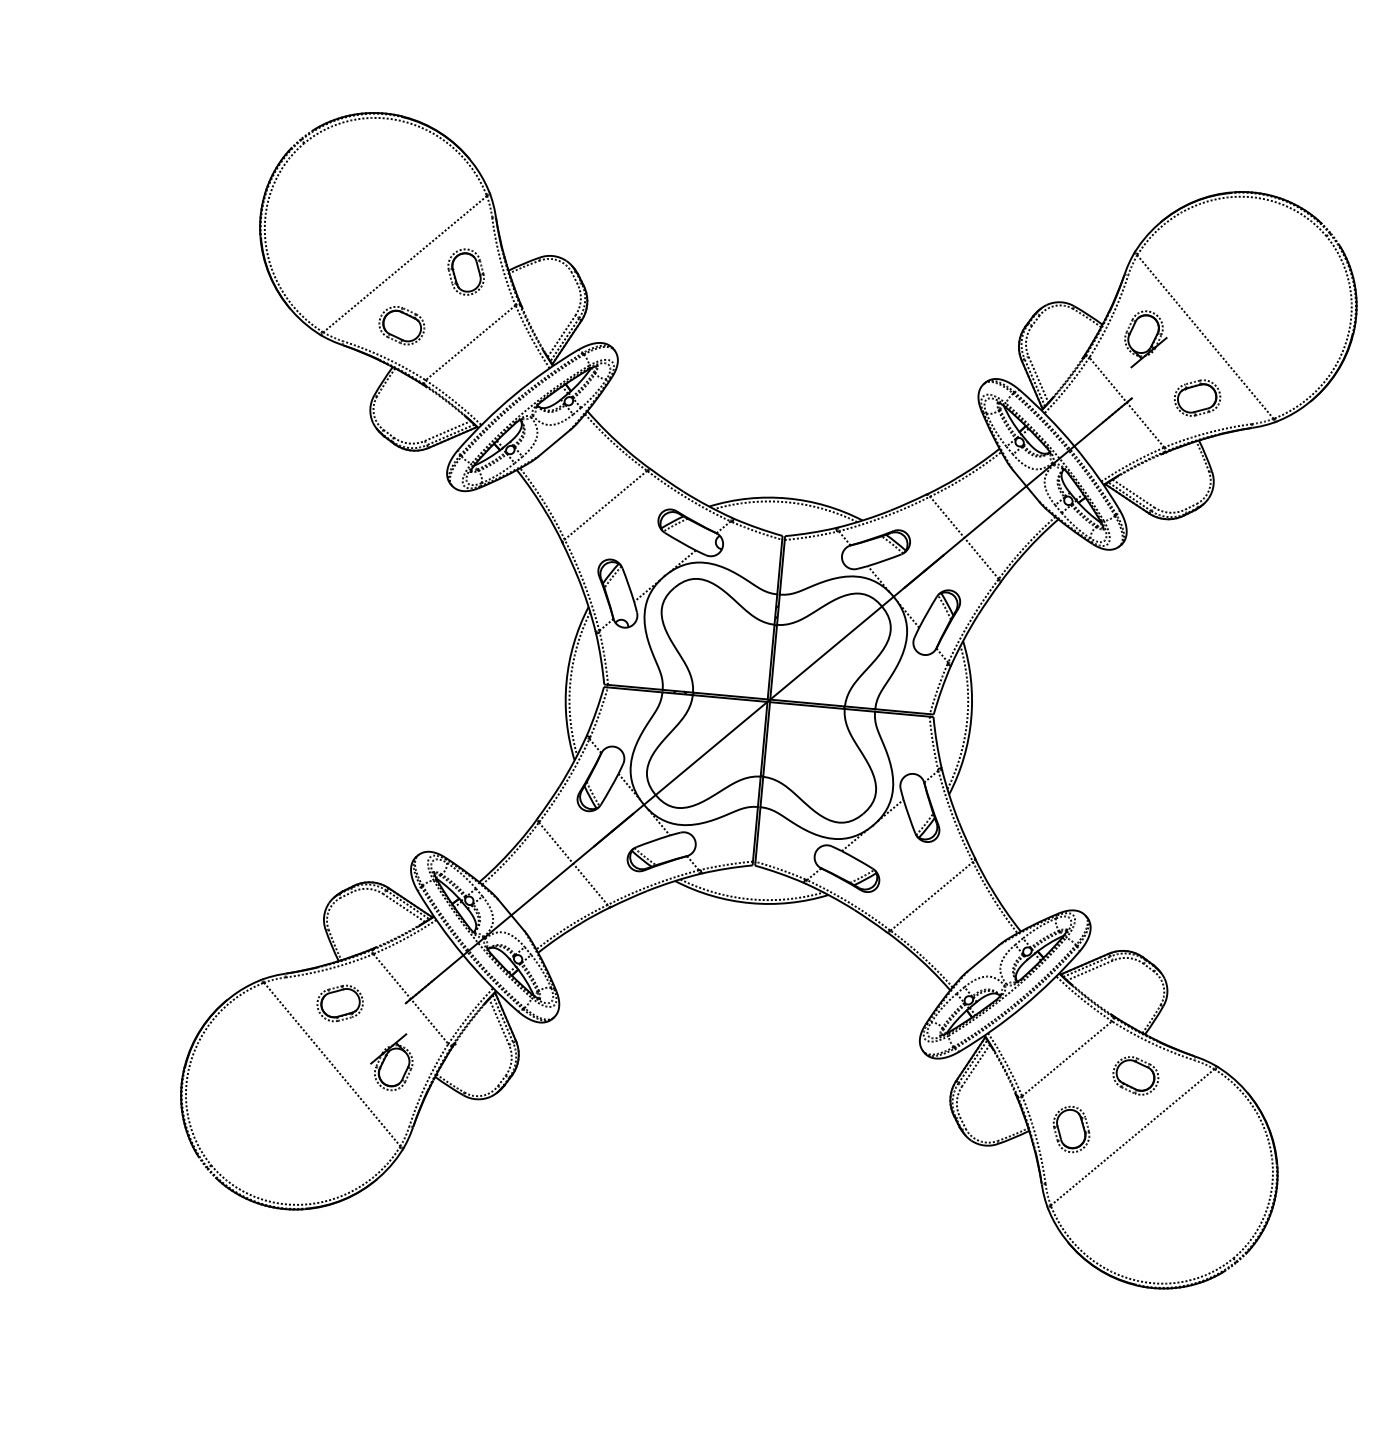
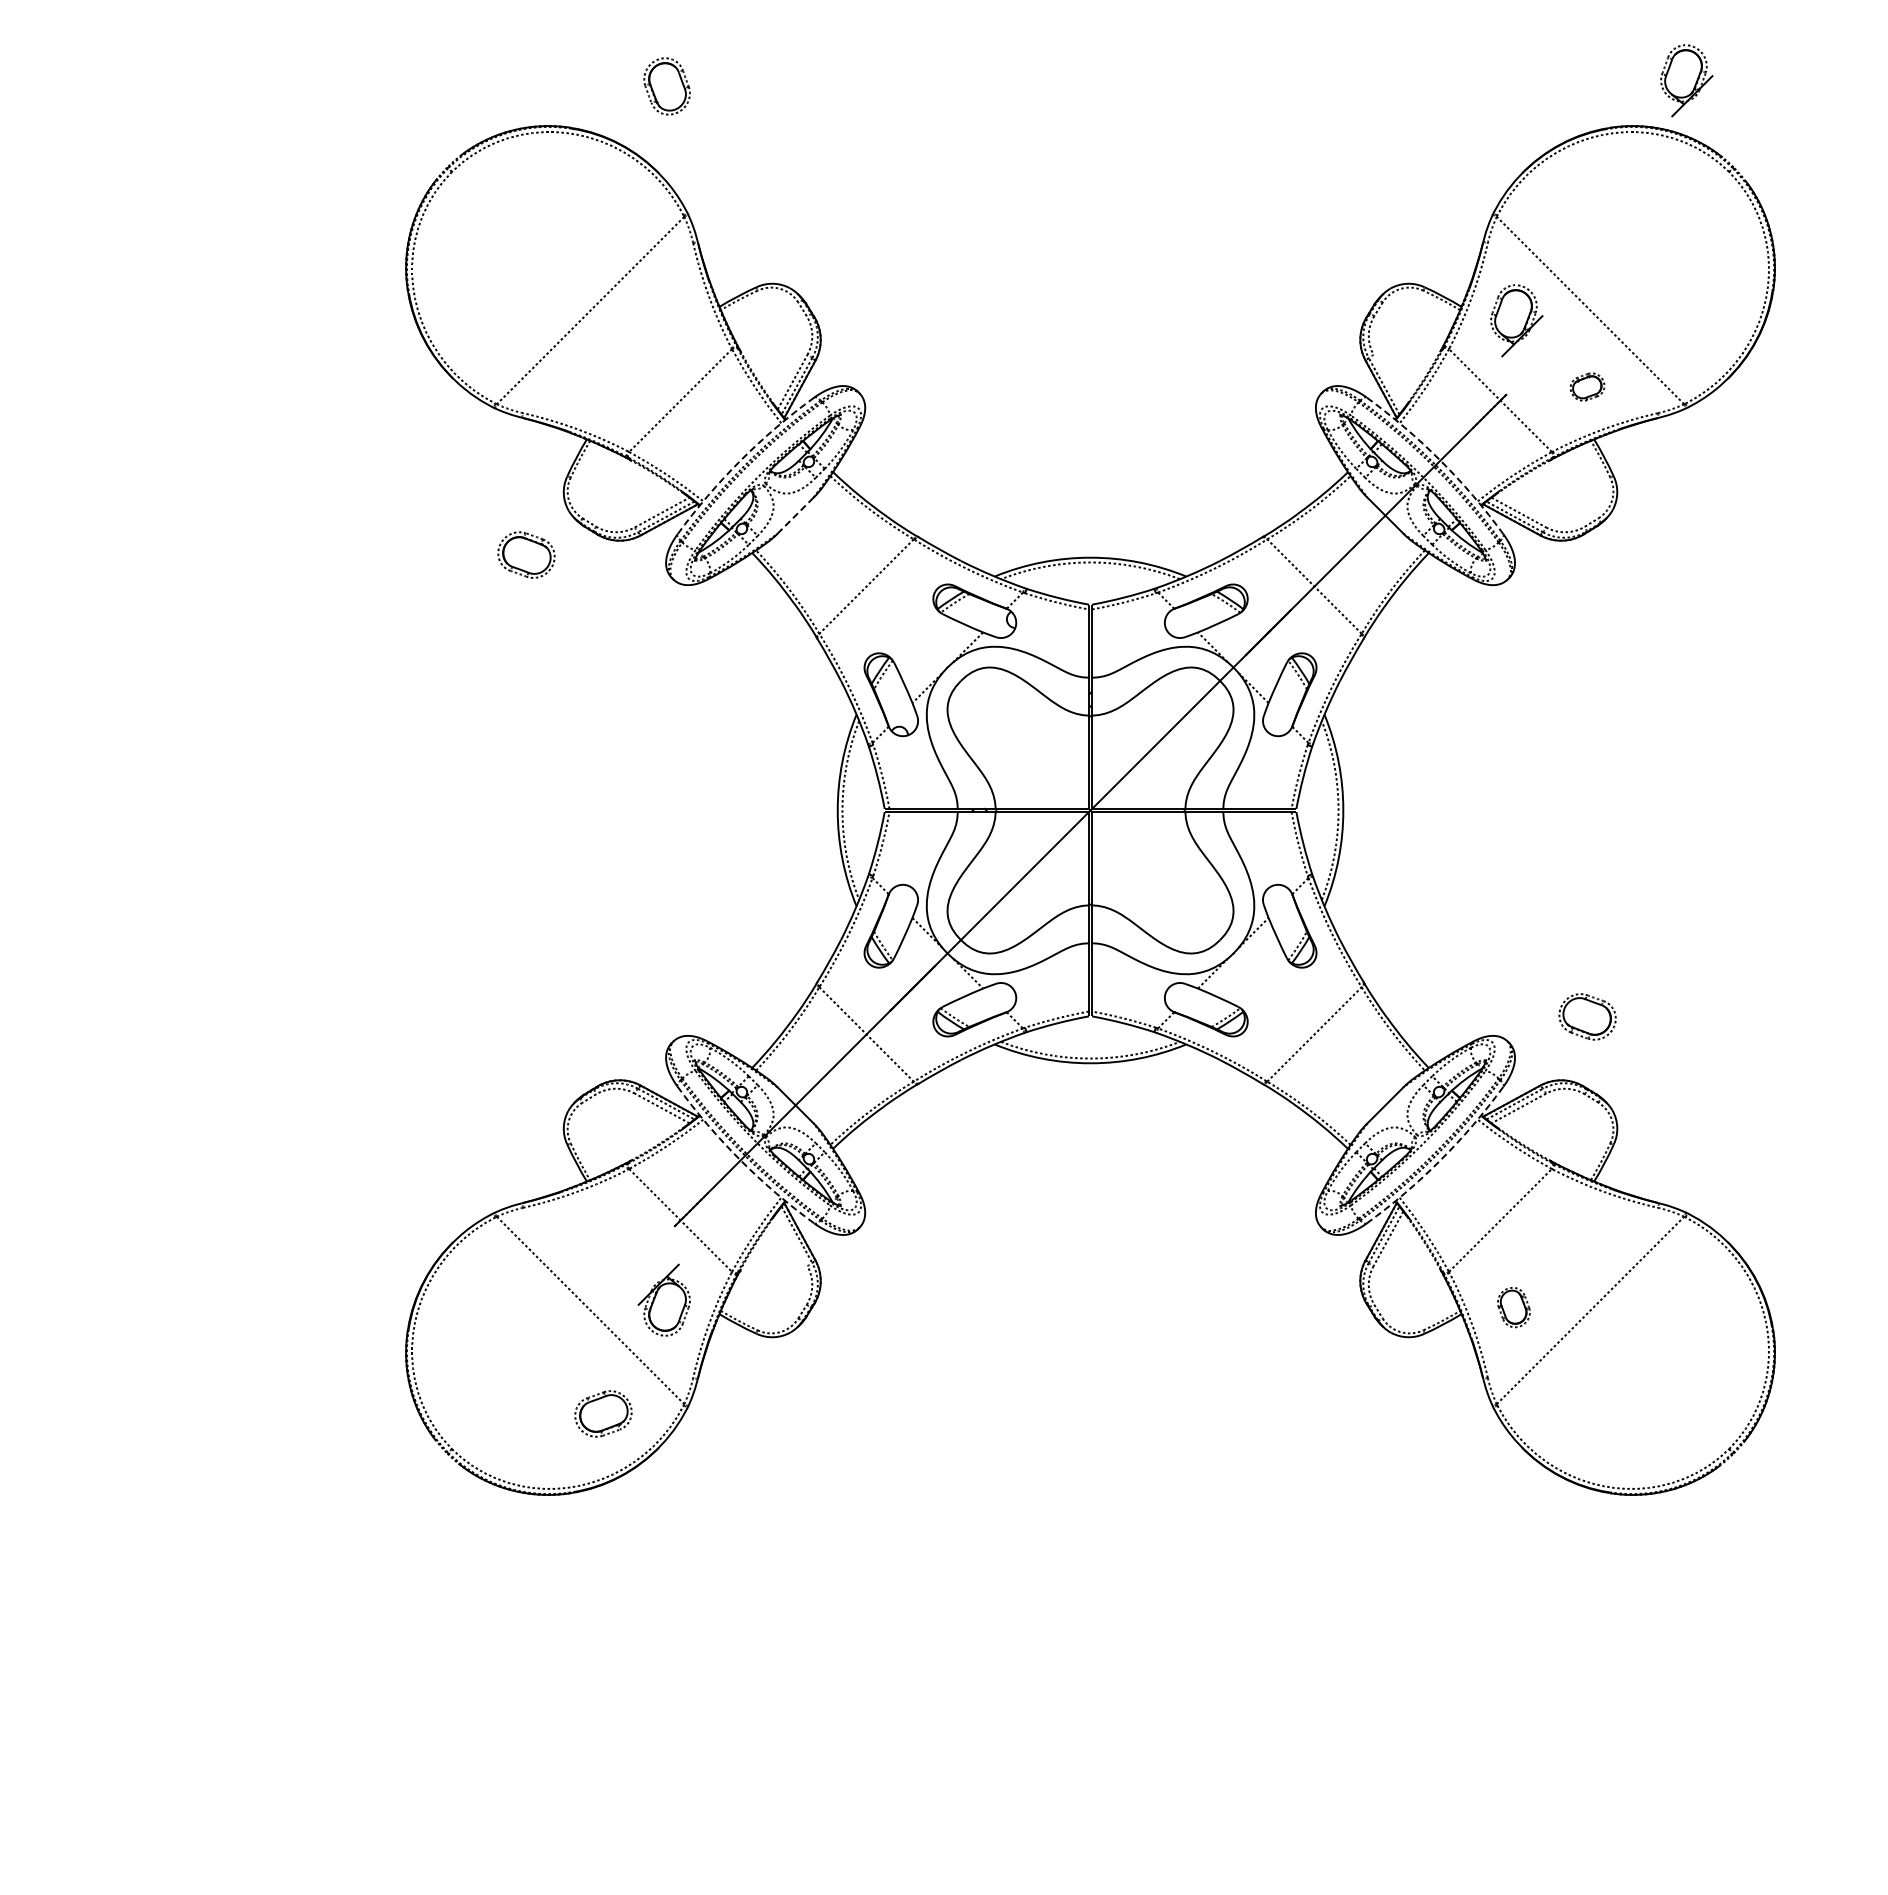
part: (1299, 159) -> (1686, 80), added
part: (465, 272) -> (666, 86), moved
part: (401, 325) -> (526, 554), moved
line: (1038, 379) -> (1388, 381), removed
arc: (514, 395) -> (740, 460), solid -> dashed
part: (1197, 397) -> (1587, 386), size x0.6
line: (554, 443) -> (795, 515), solid -> dashed
arc: (1074, 446) -> (1440, 460), solid -> dashed
arc: (463, 955) -> (740, 1160), solid -> dashed
part: (340, 1003) -> (603, 1413), moved
arc: (1023, 1006) -> (1440, 1160), solid -> dashed
line: (499, 1021) -> (792, 1238), removed
part: (1135, 1075) -> (1587, 1016), moved
part: (1071, 1129) -> (1513, 1307), size x0.7

